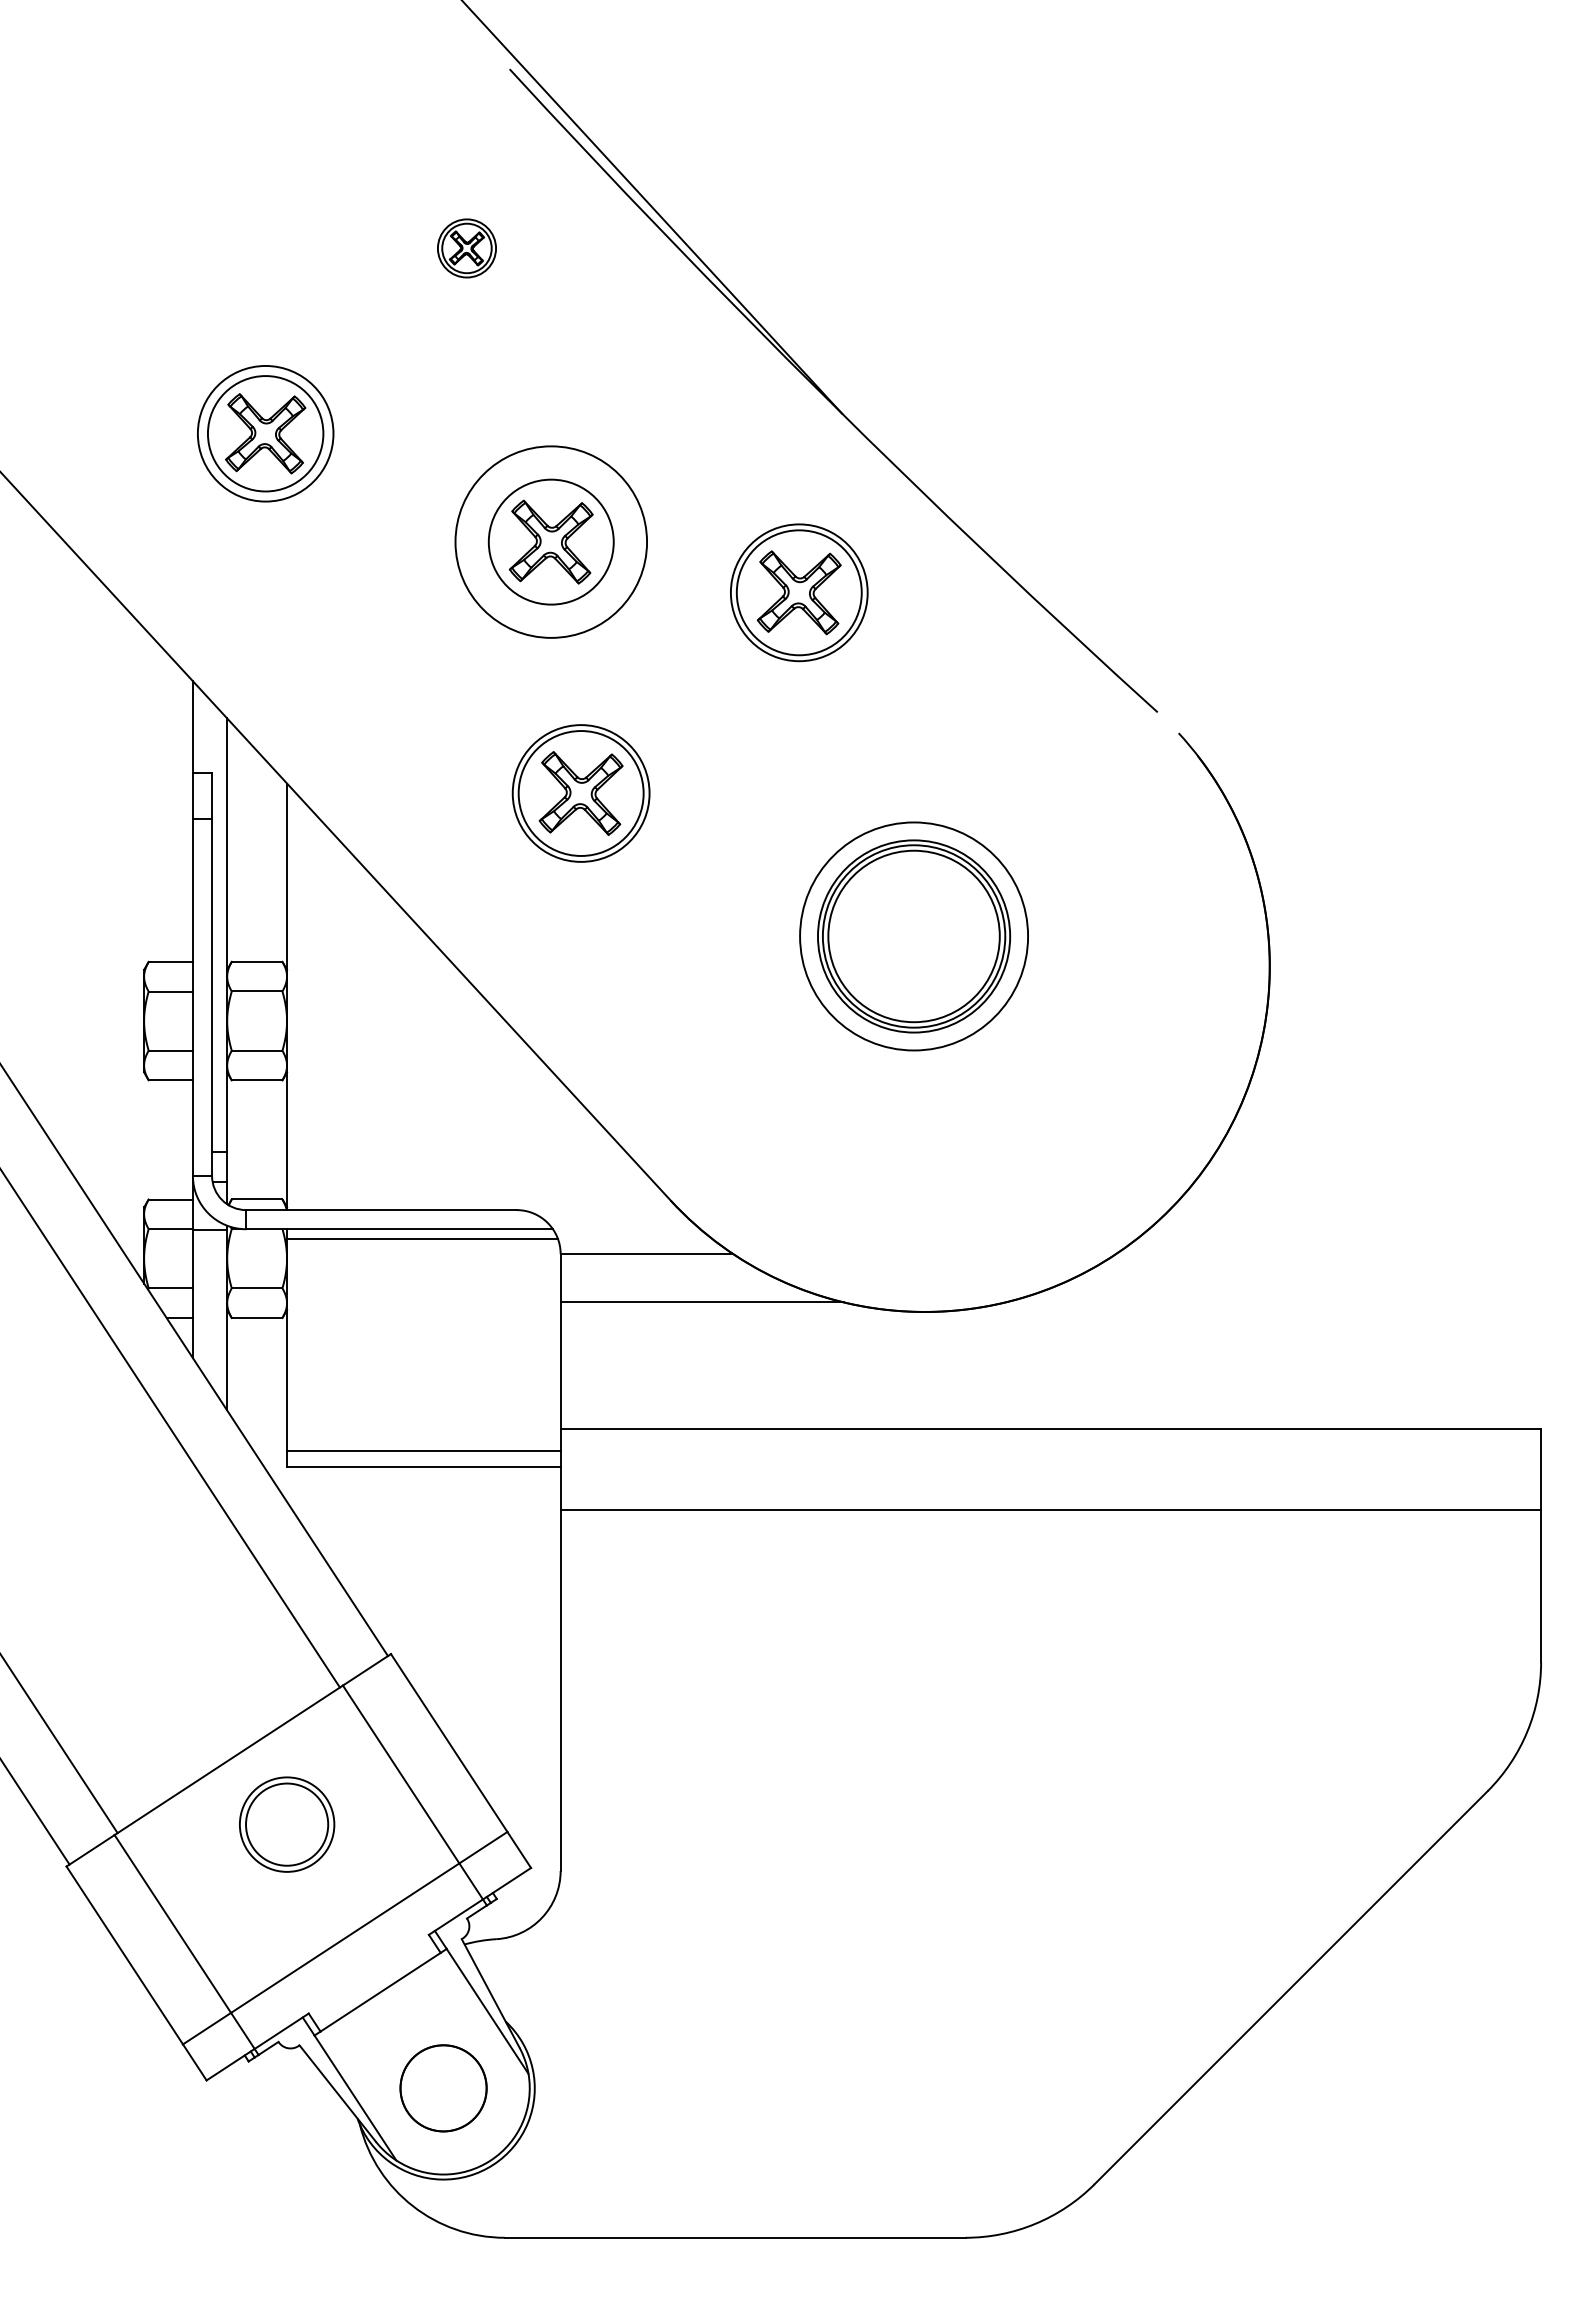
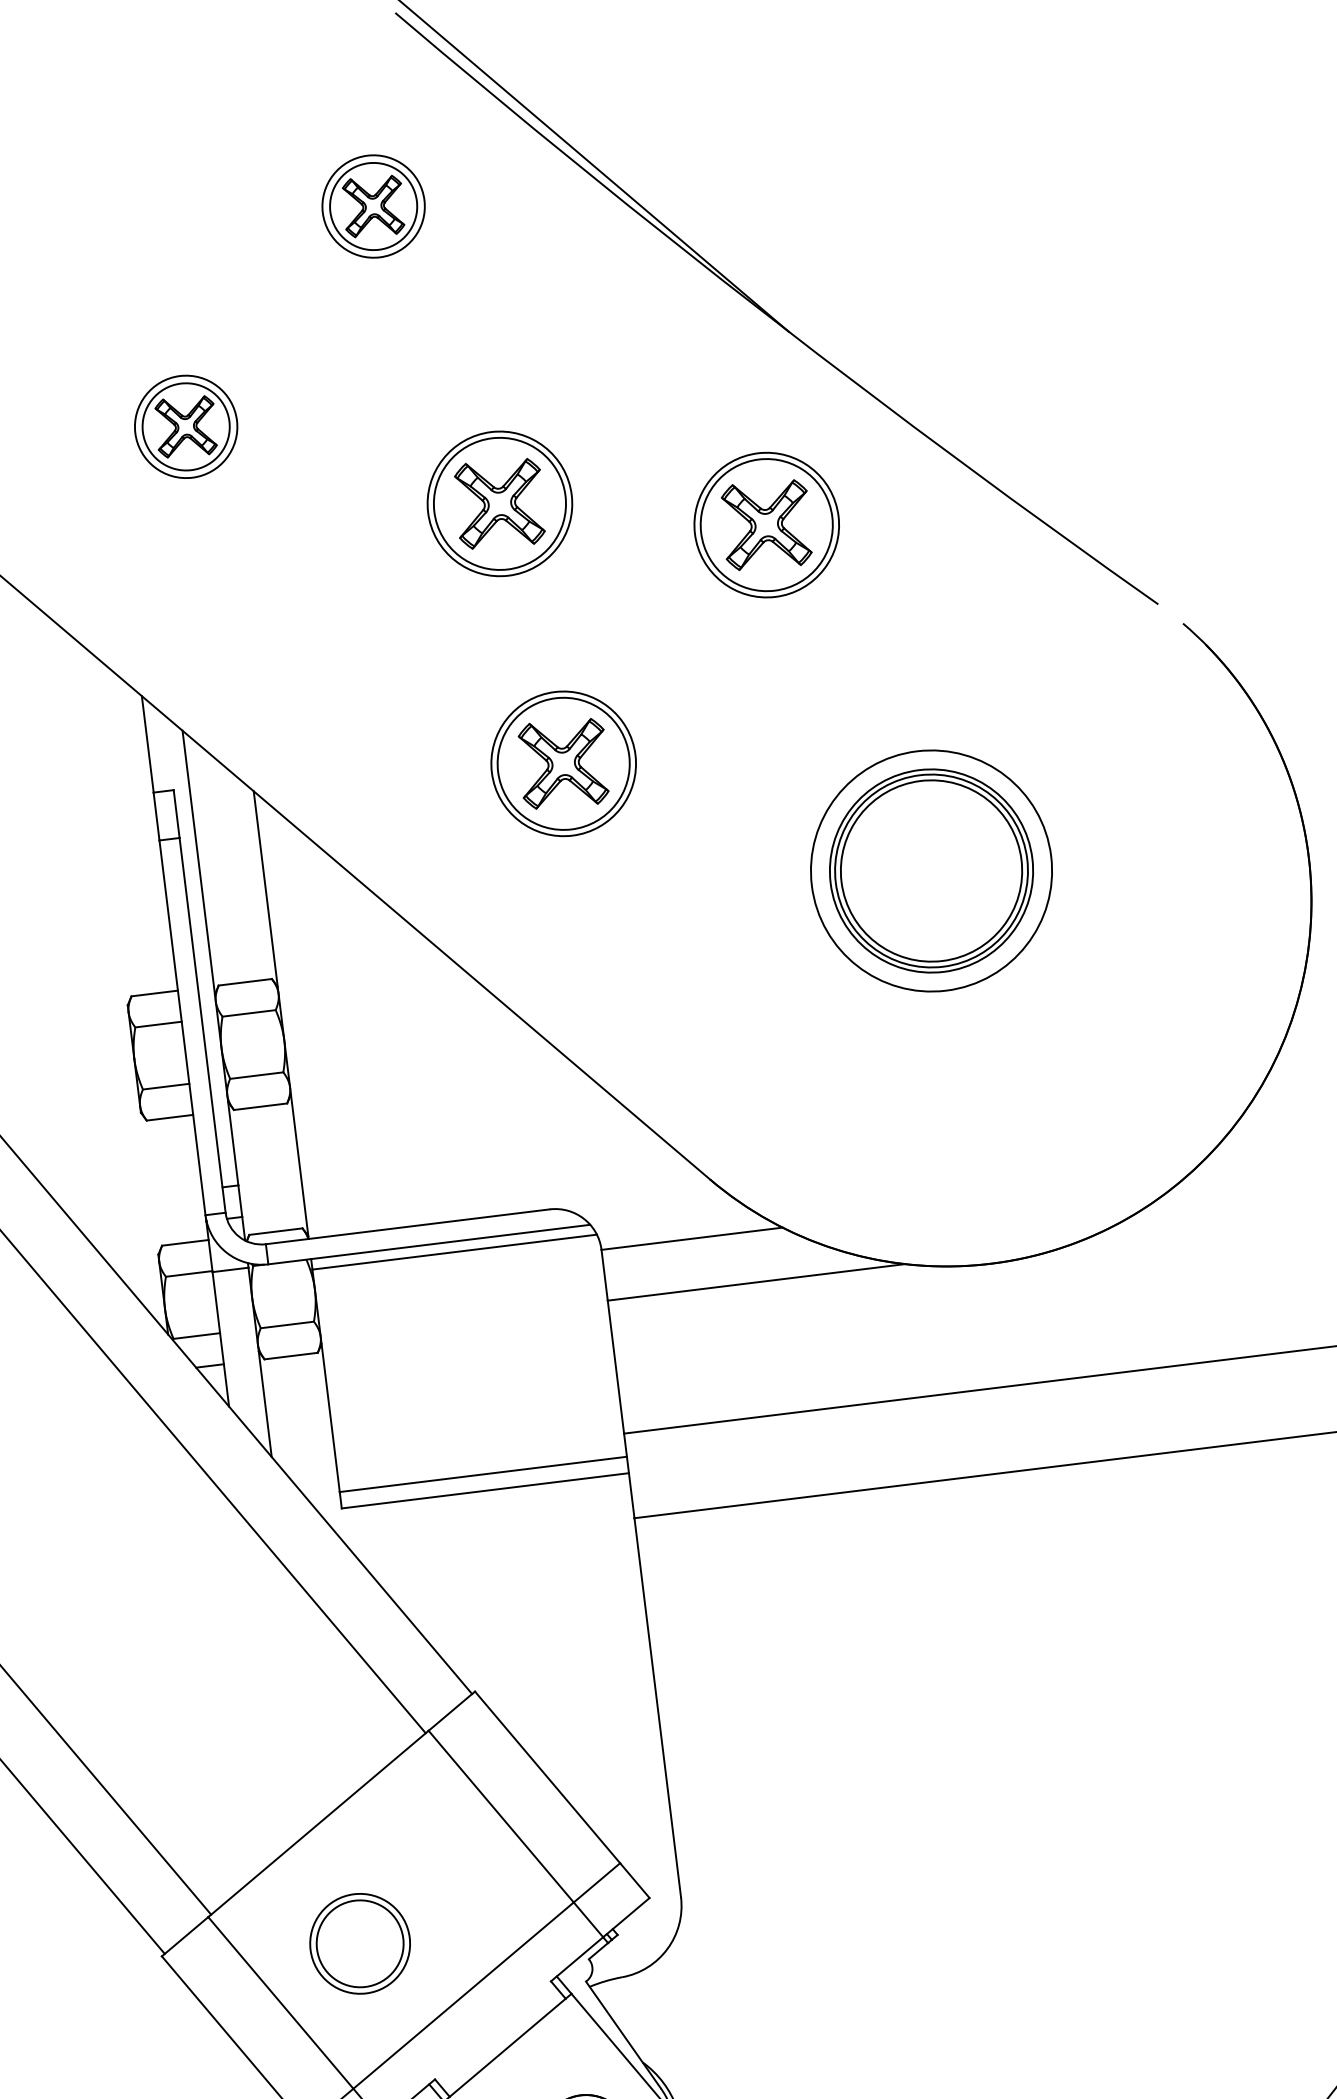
part: (466, 248) -> (373, 206), size x1.67
part: (265, 433) -> (186, 426), size x0.71
circle: (550, 541) -> (499, 503), size x0.71
part: (287, 1824) -> (360, 1943), moved

